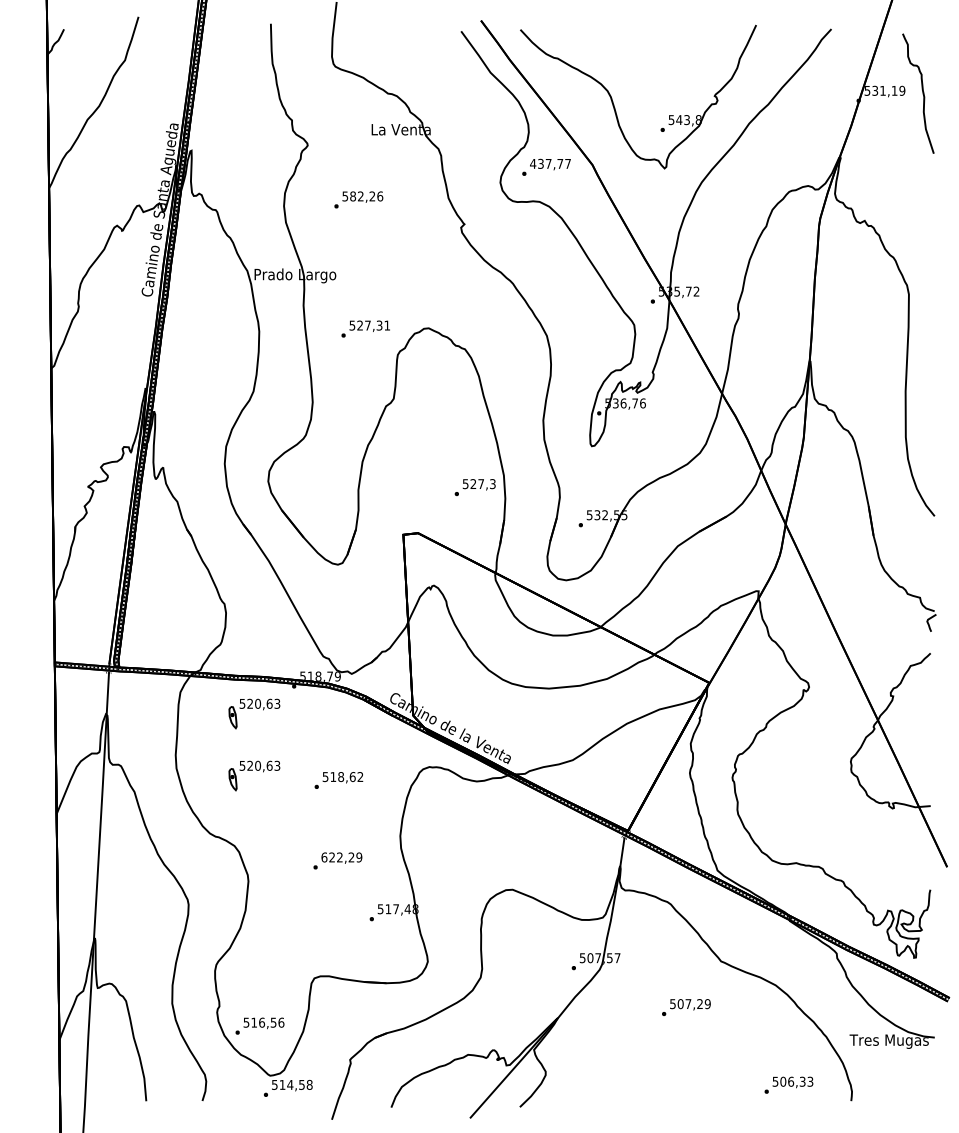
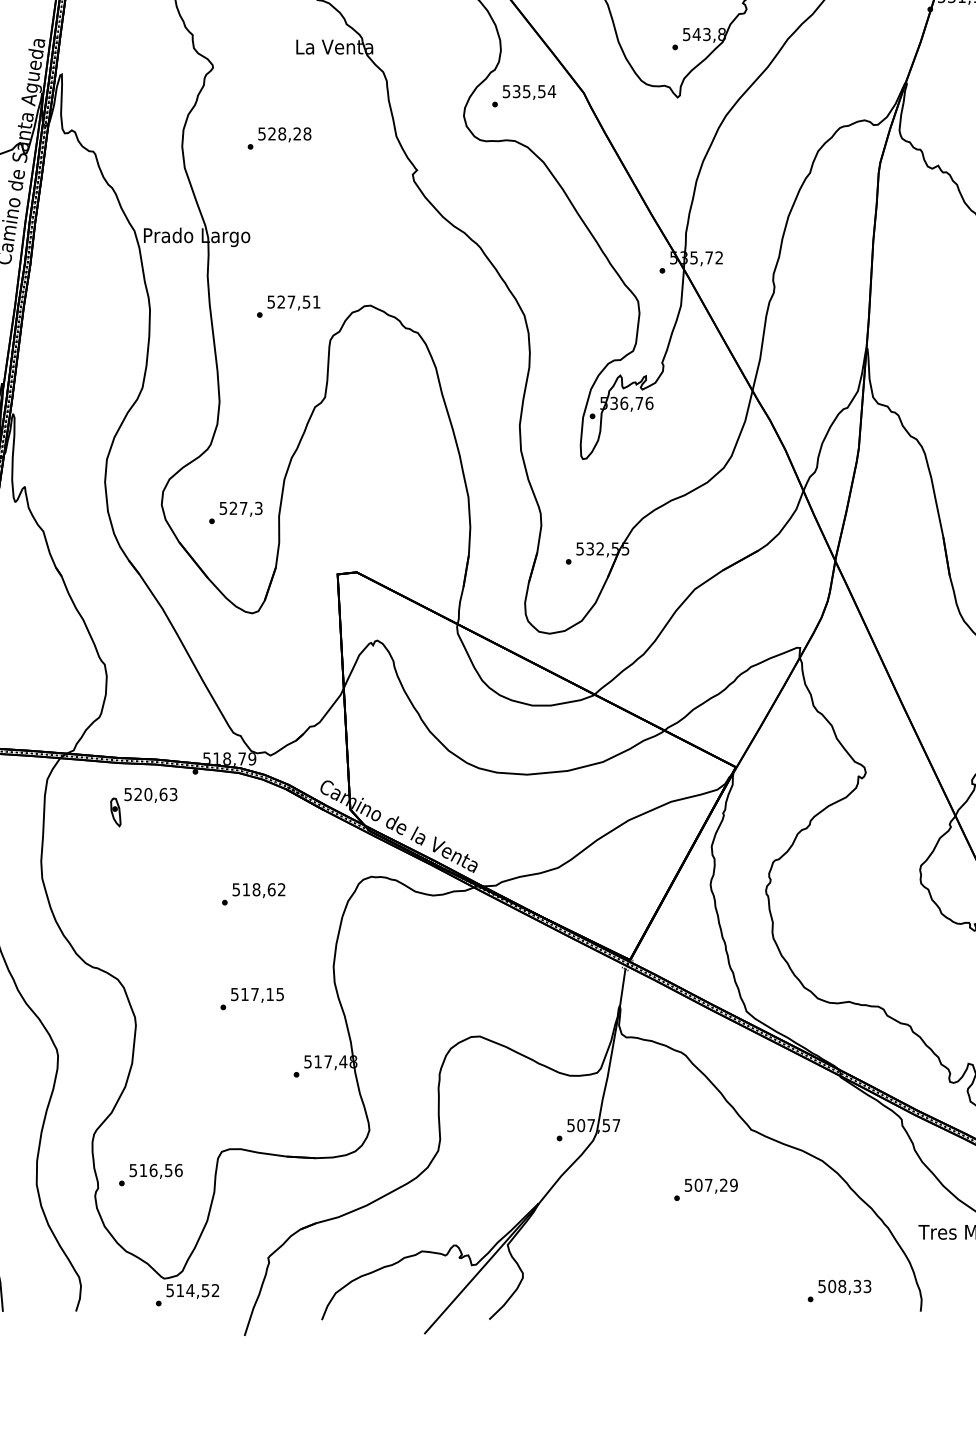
text: (550, 163) -> (529, 91), 437,77 -> 535,54
text: (366, 196) -> (289, 134), 582,26 -> 528,28
text: (379, 324) -> (306, 300), 527,31 -> 527,51
text: (474, 487) -> (234, 512), moved
part: (254, 775) -> (143, 887), removed
text: (341, 857) -> (257, 994), 622,29 -> 517,15
text: (259, 1025) -> (150, 1174), moved
text: (790, 1081) -> (841, 1286), 506,33 -> 508,33
text: (309, 1084) -> (215, 1290), 514,58 -> 514,52

